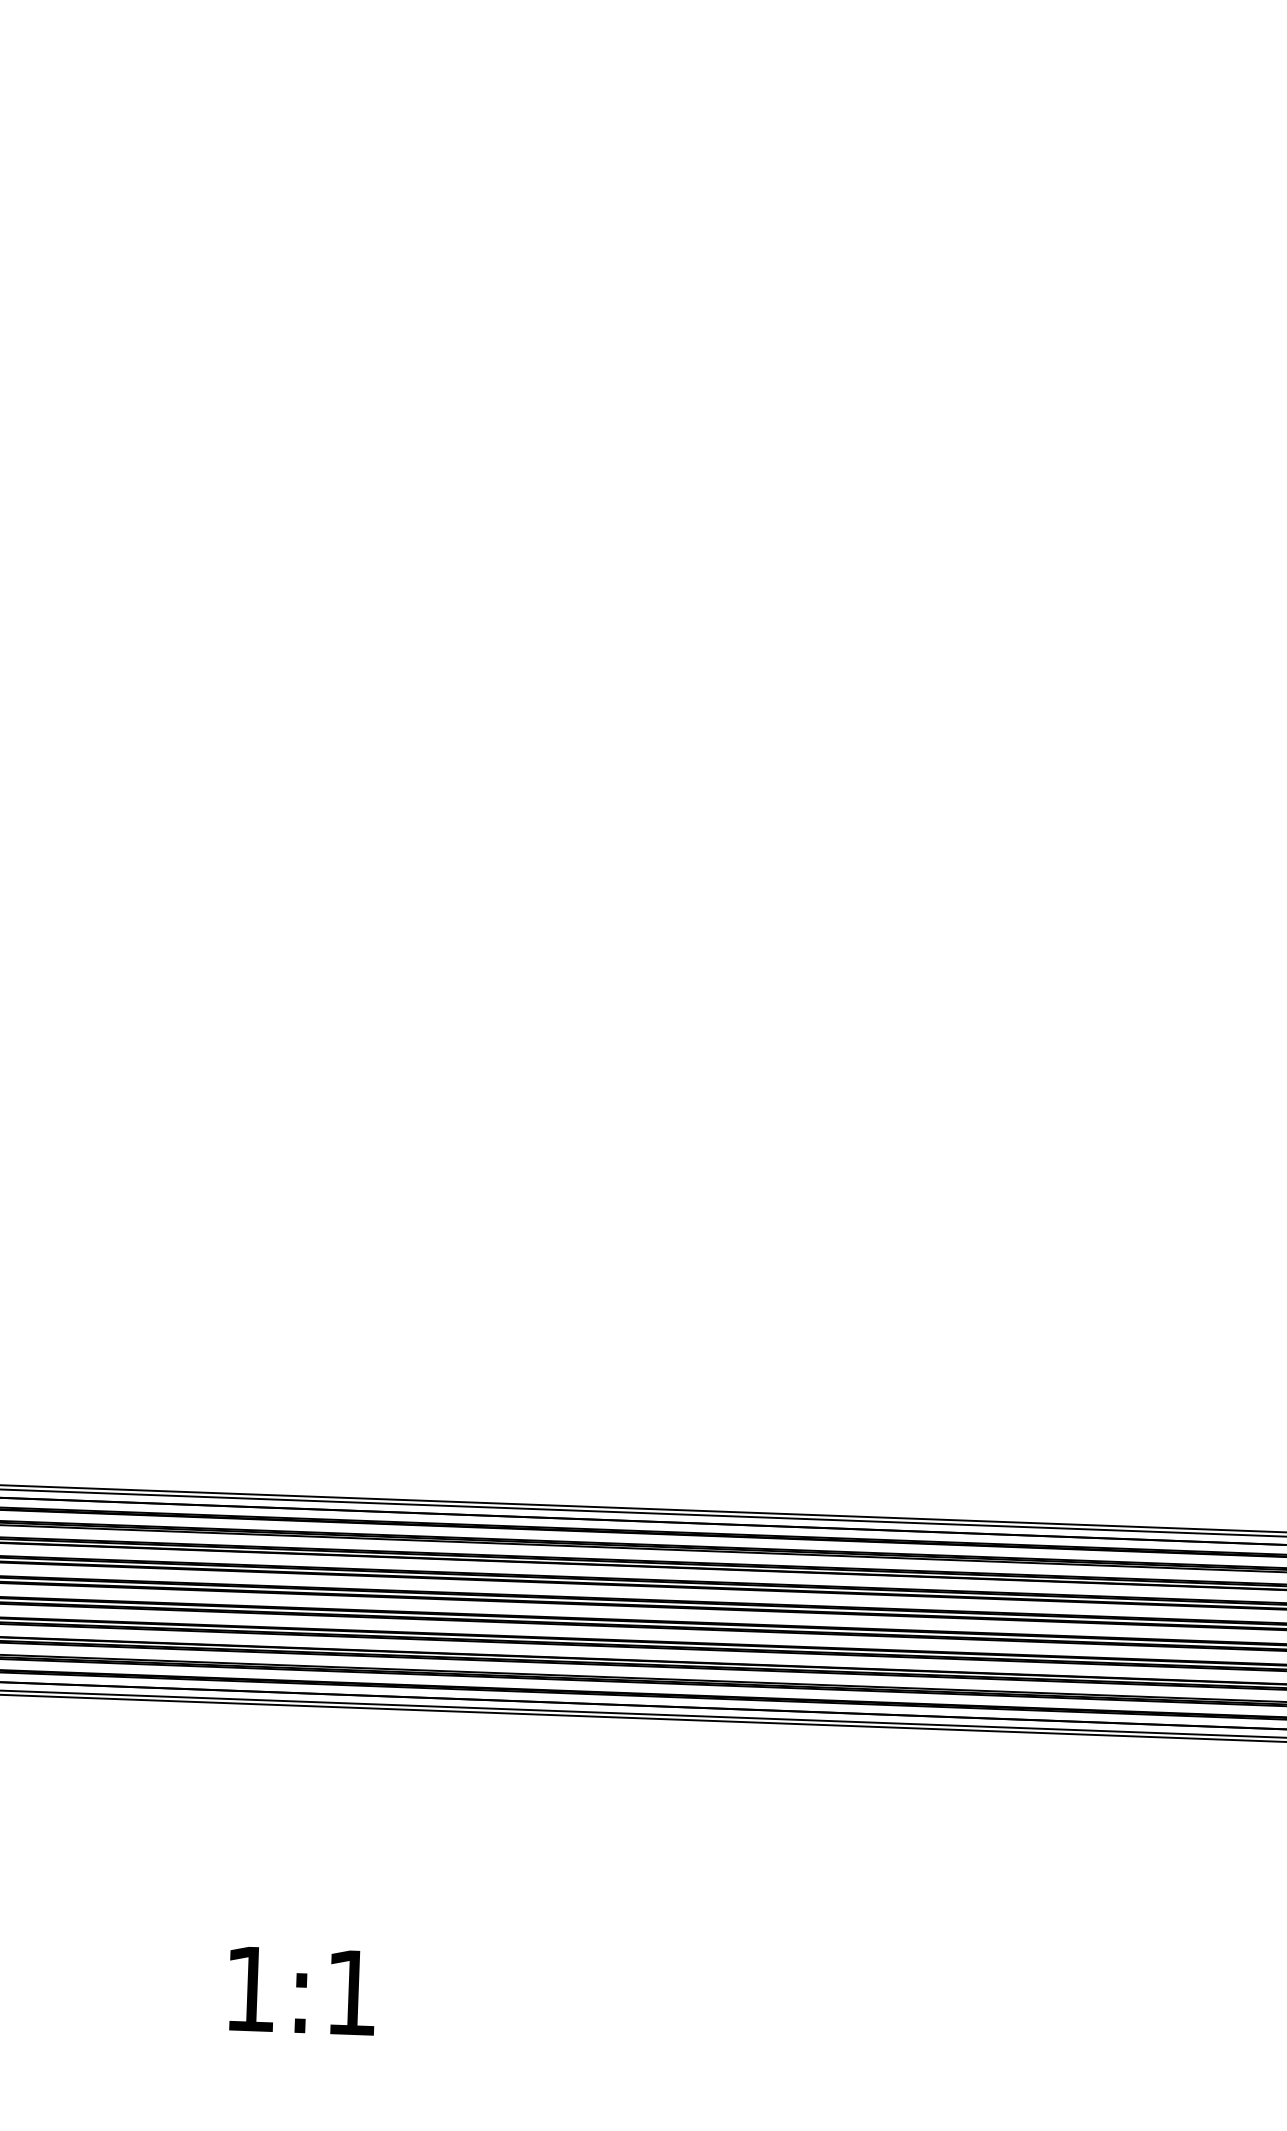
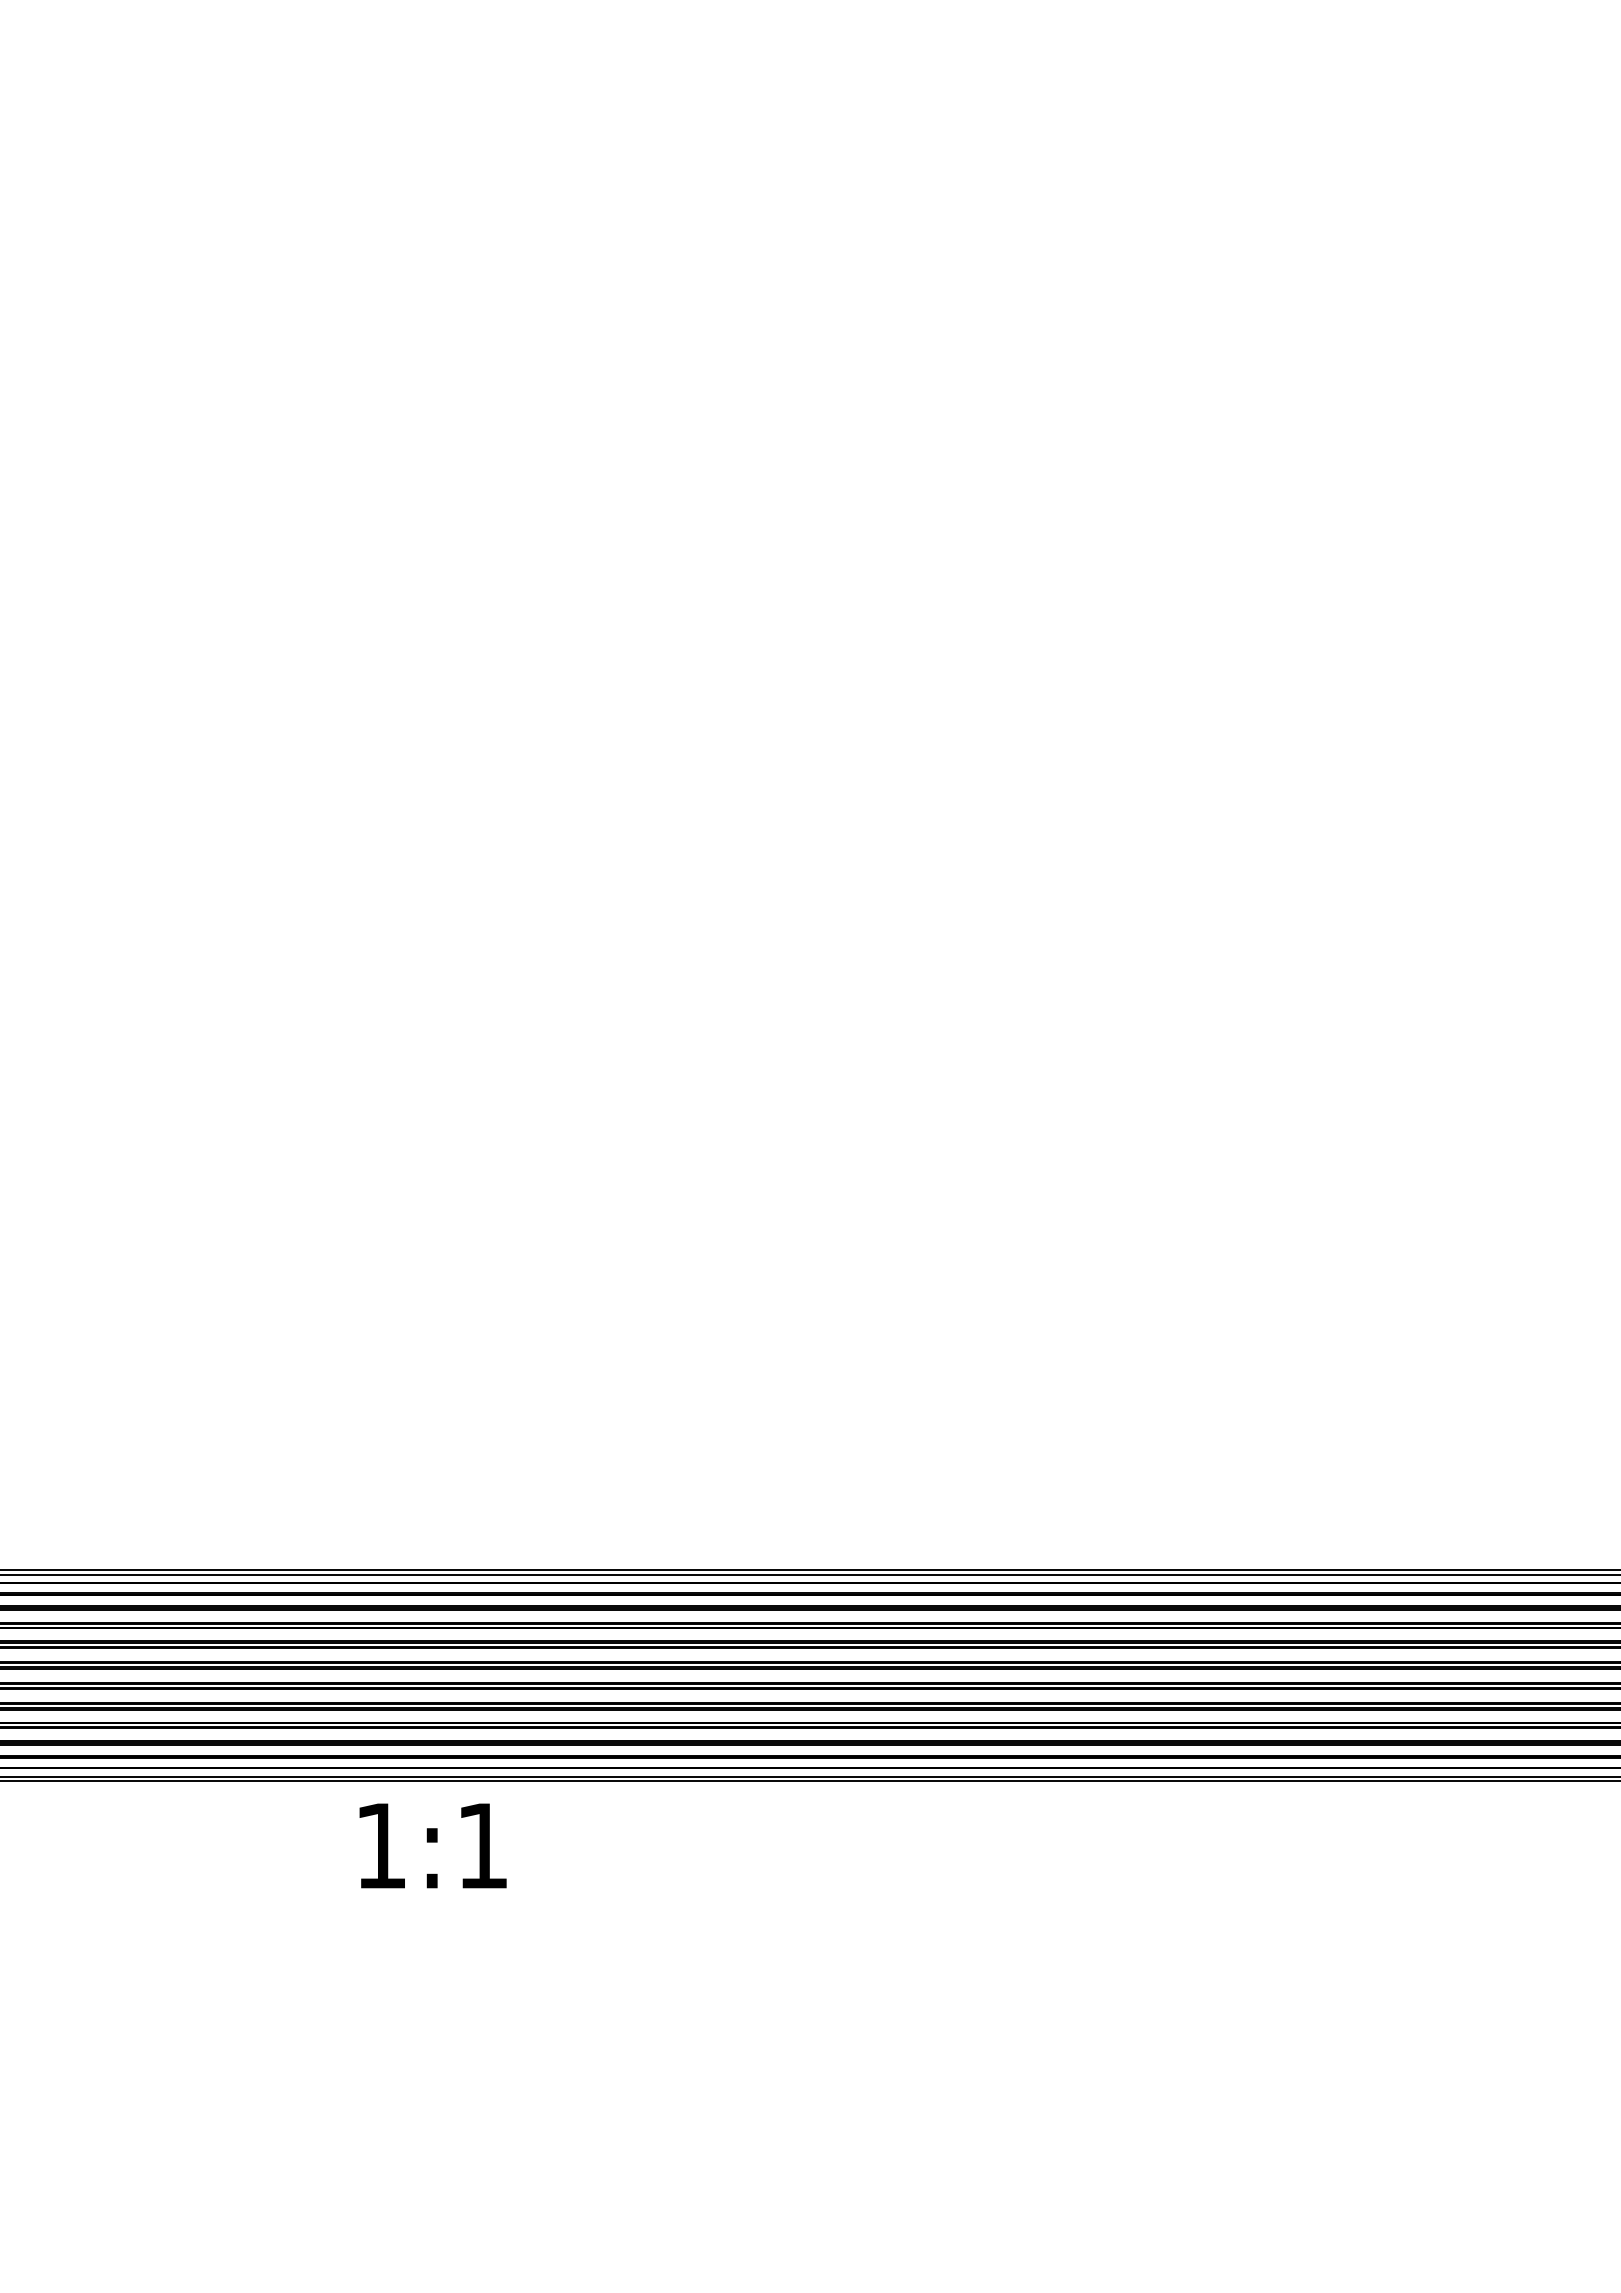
text: (301, 1990) -> (432, 1845), moved

